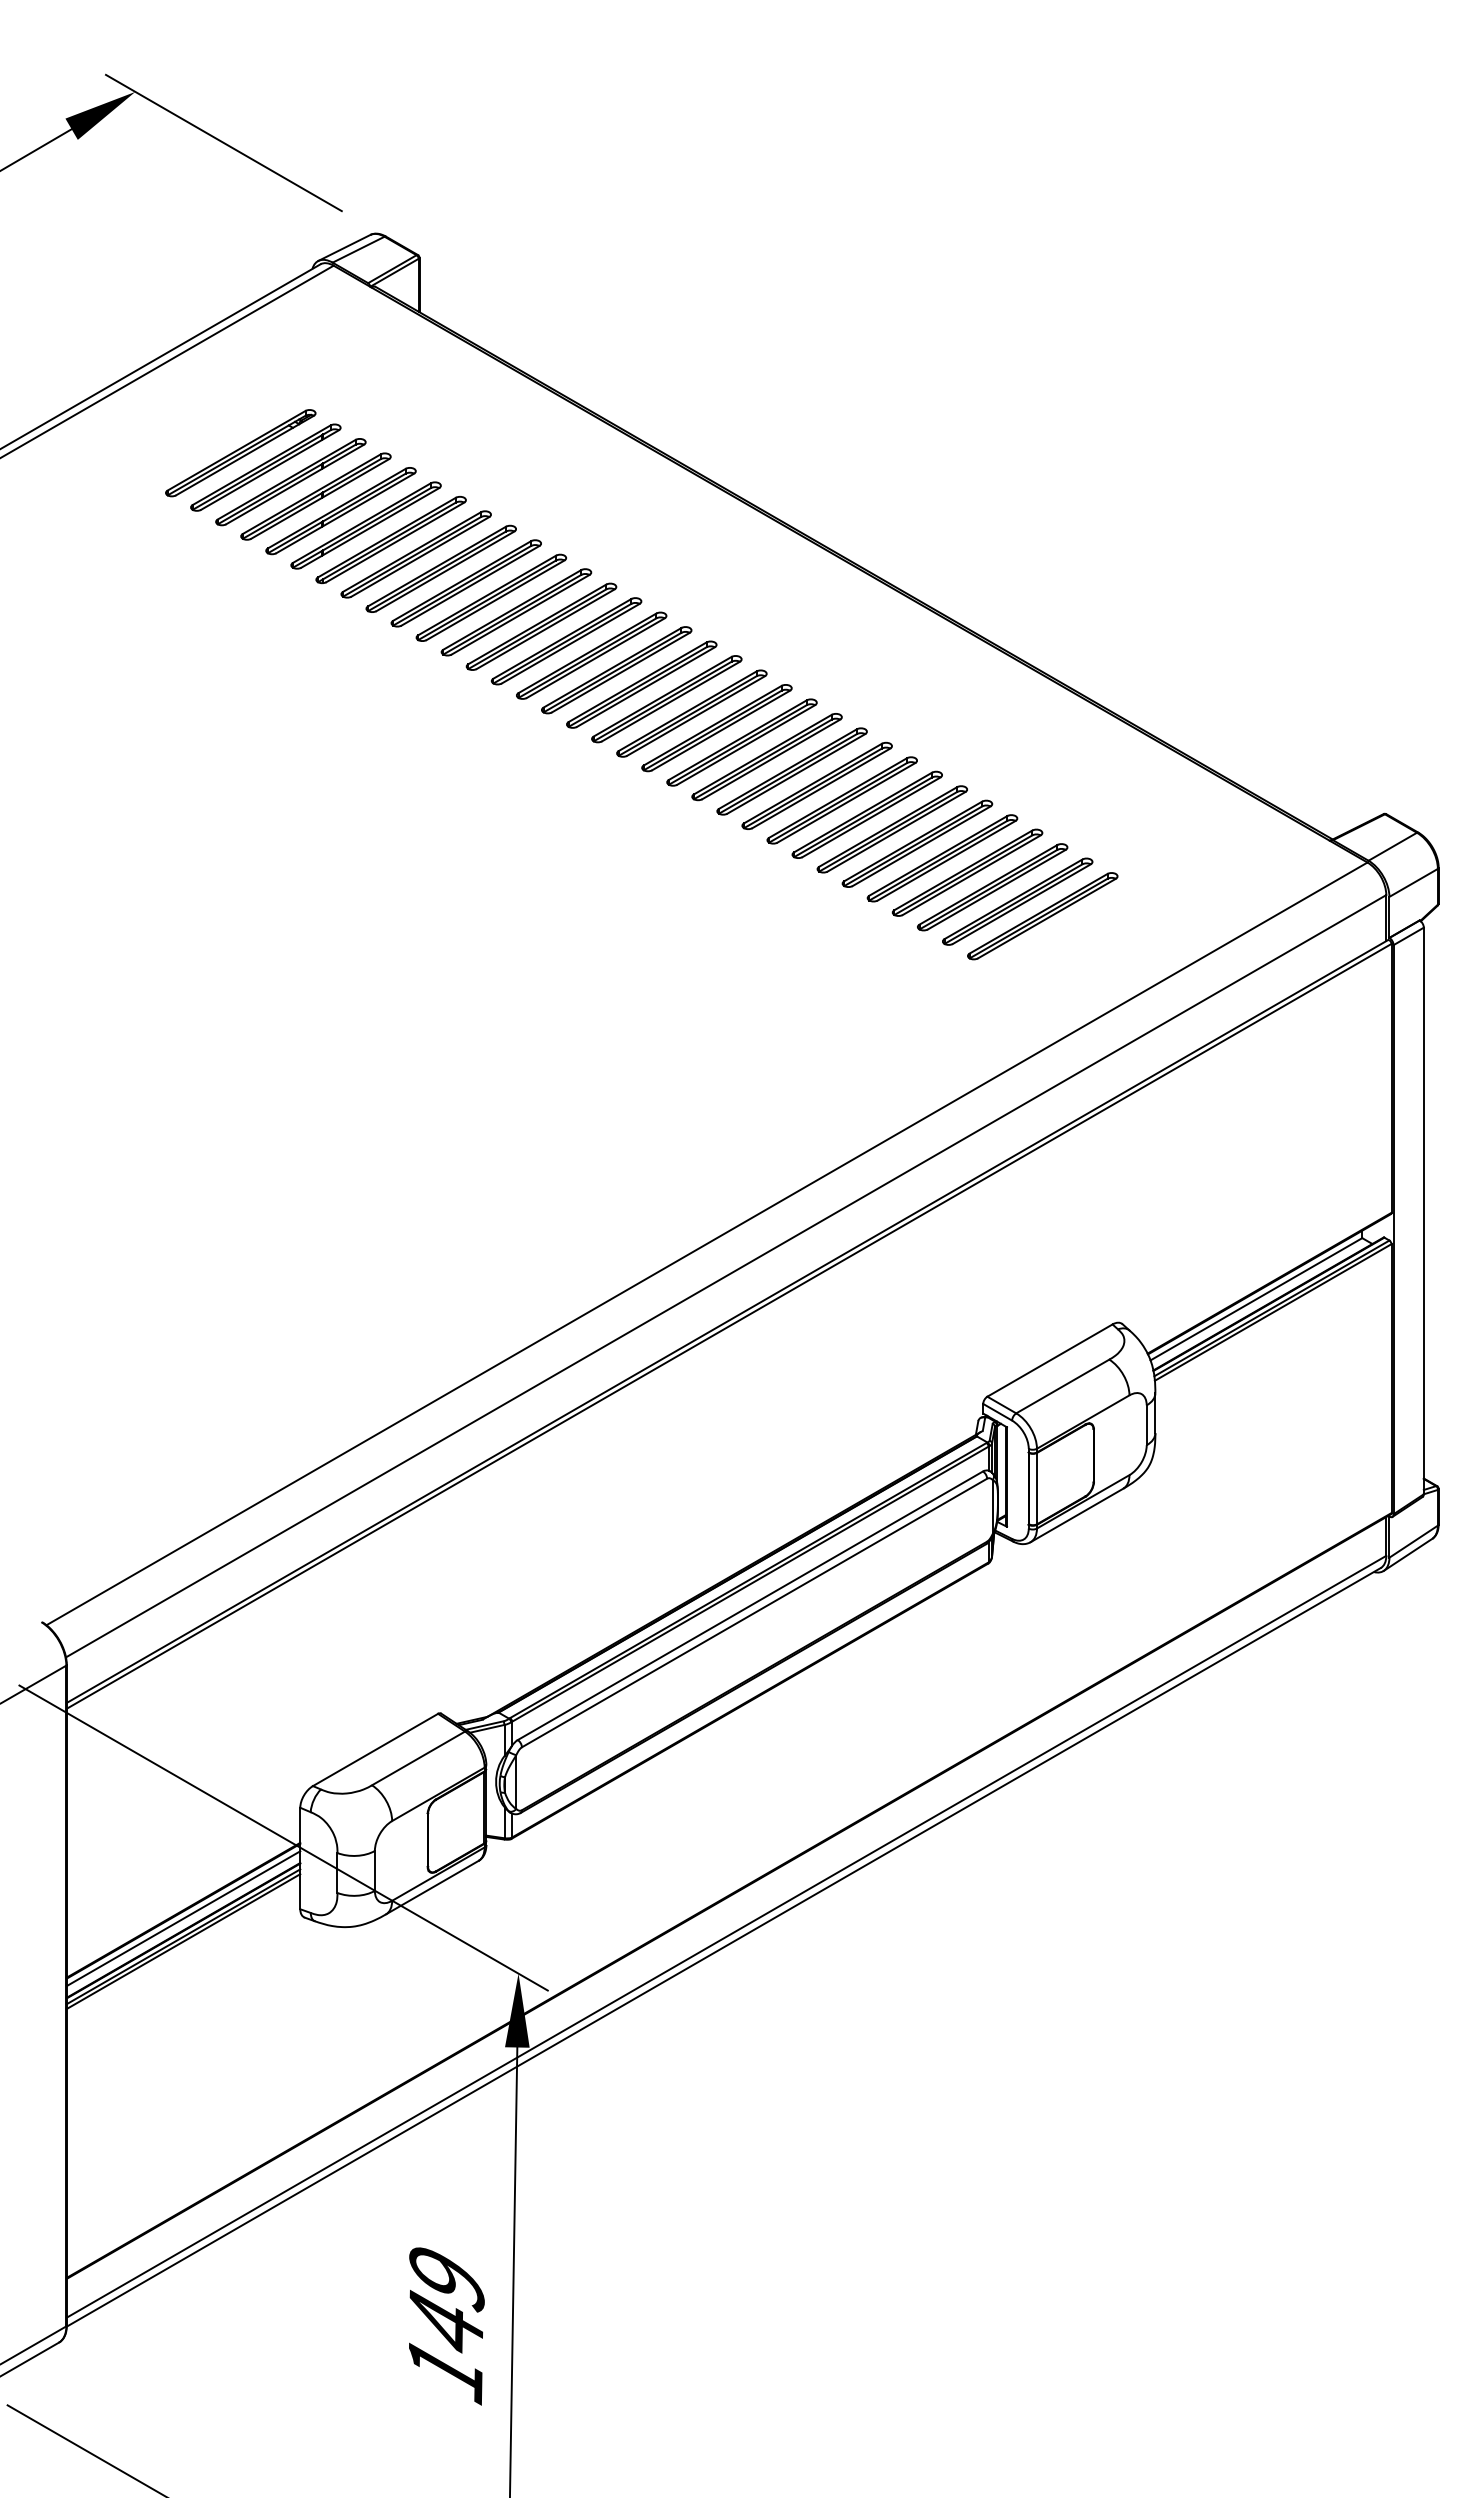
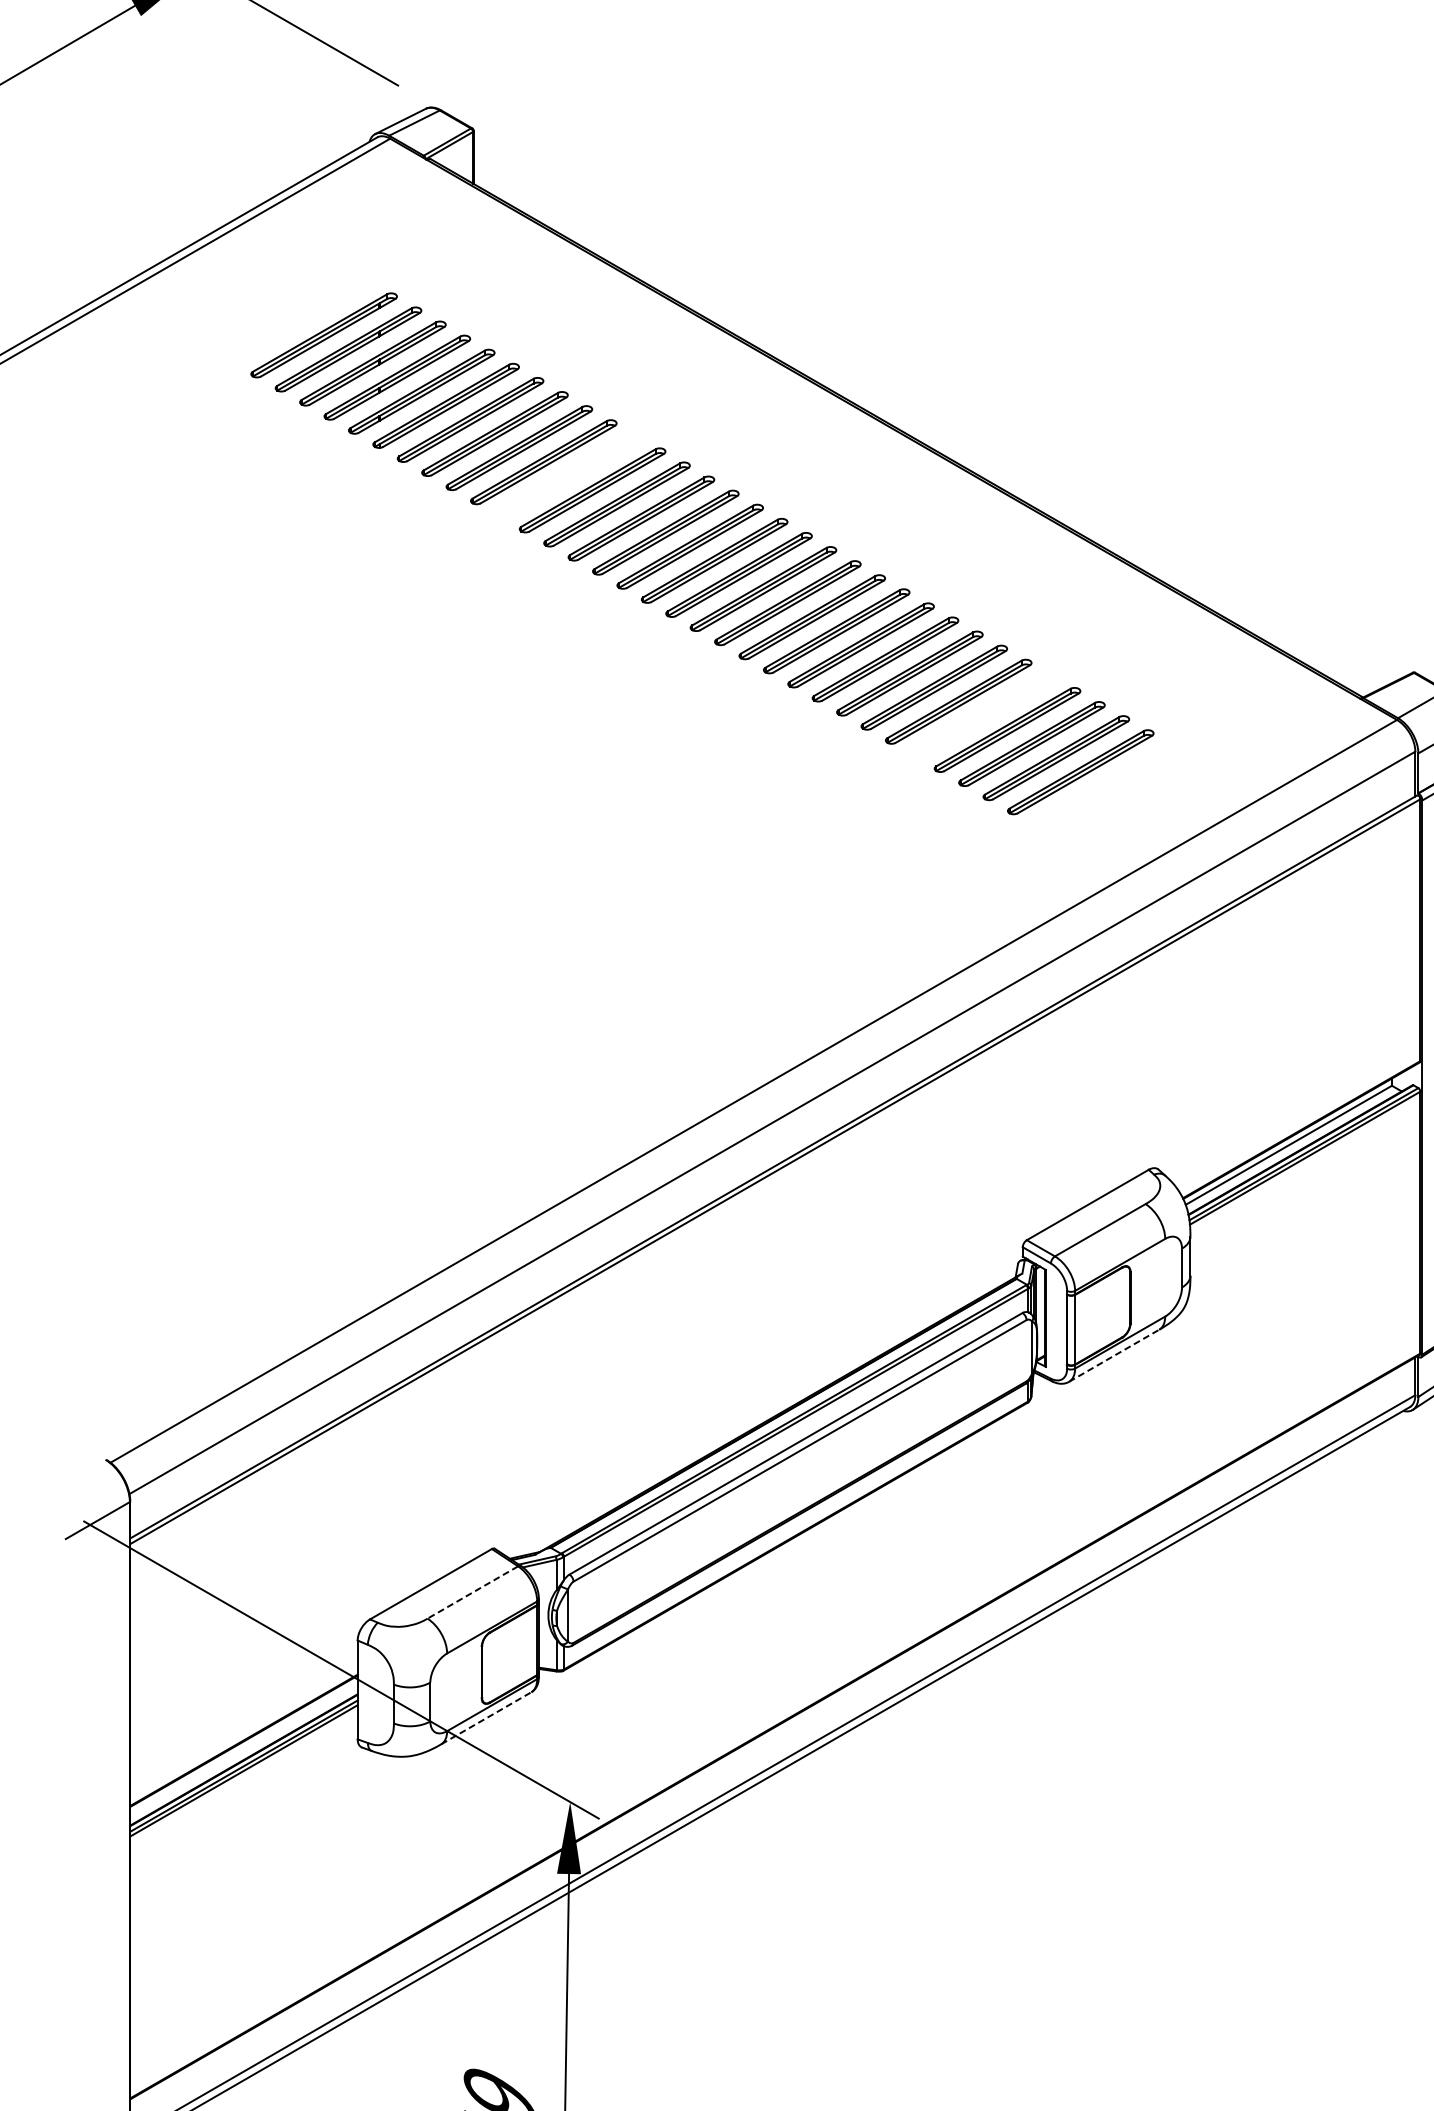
part: (240, 453) -> (299, 321), removed
part: (516, 612) -> (568, 476), removed
part: (942, 858) -> (983, 716), removed
line: (1077, 1515) -> (1114, 1355), solid -> dashed
line: (418, 1758) -> (472, 1592), solid -> dashed
line: (432, 1887) -> (486, 1718), solid -> dashed
line: (183, 1918) -> (243, 1748), removed

